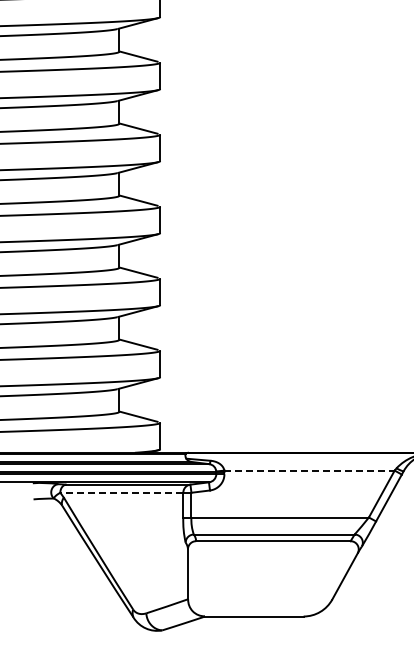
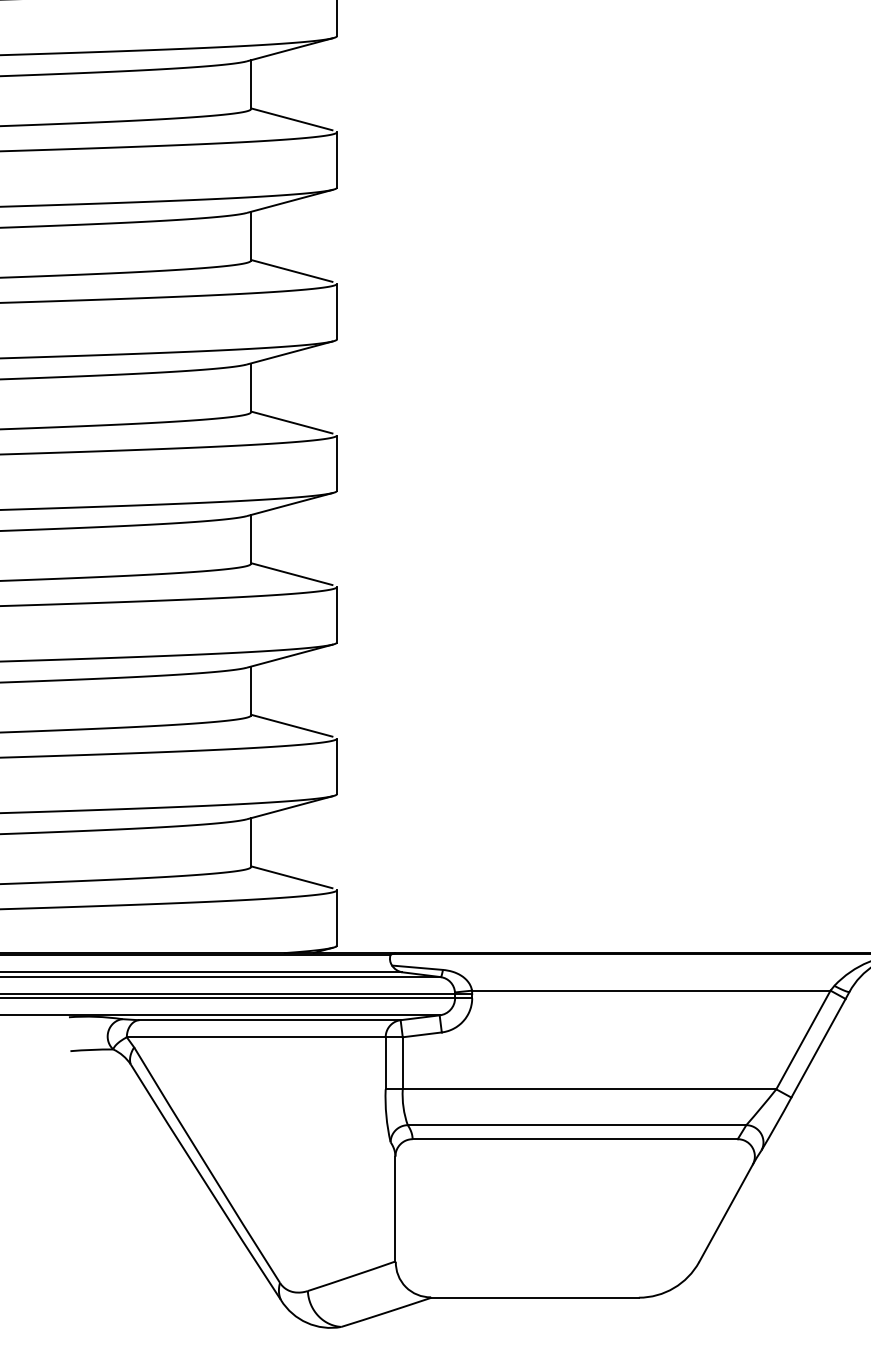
line: (310, 470) -> (653, 990), dashed -> solid
line: (121, 492) -> (255, 1036), dashed -> solid

